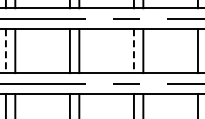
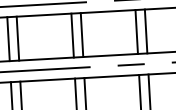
line: (5, 51) -> (8, 39), dashed -> solid
line: (133, 51) -> (136, 32), dashed -> solid

